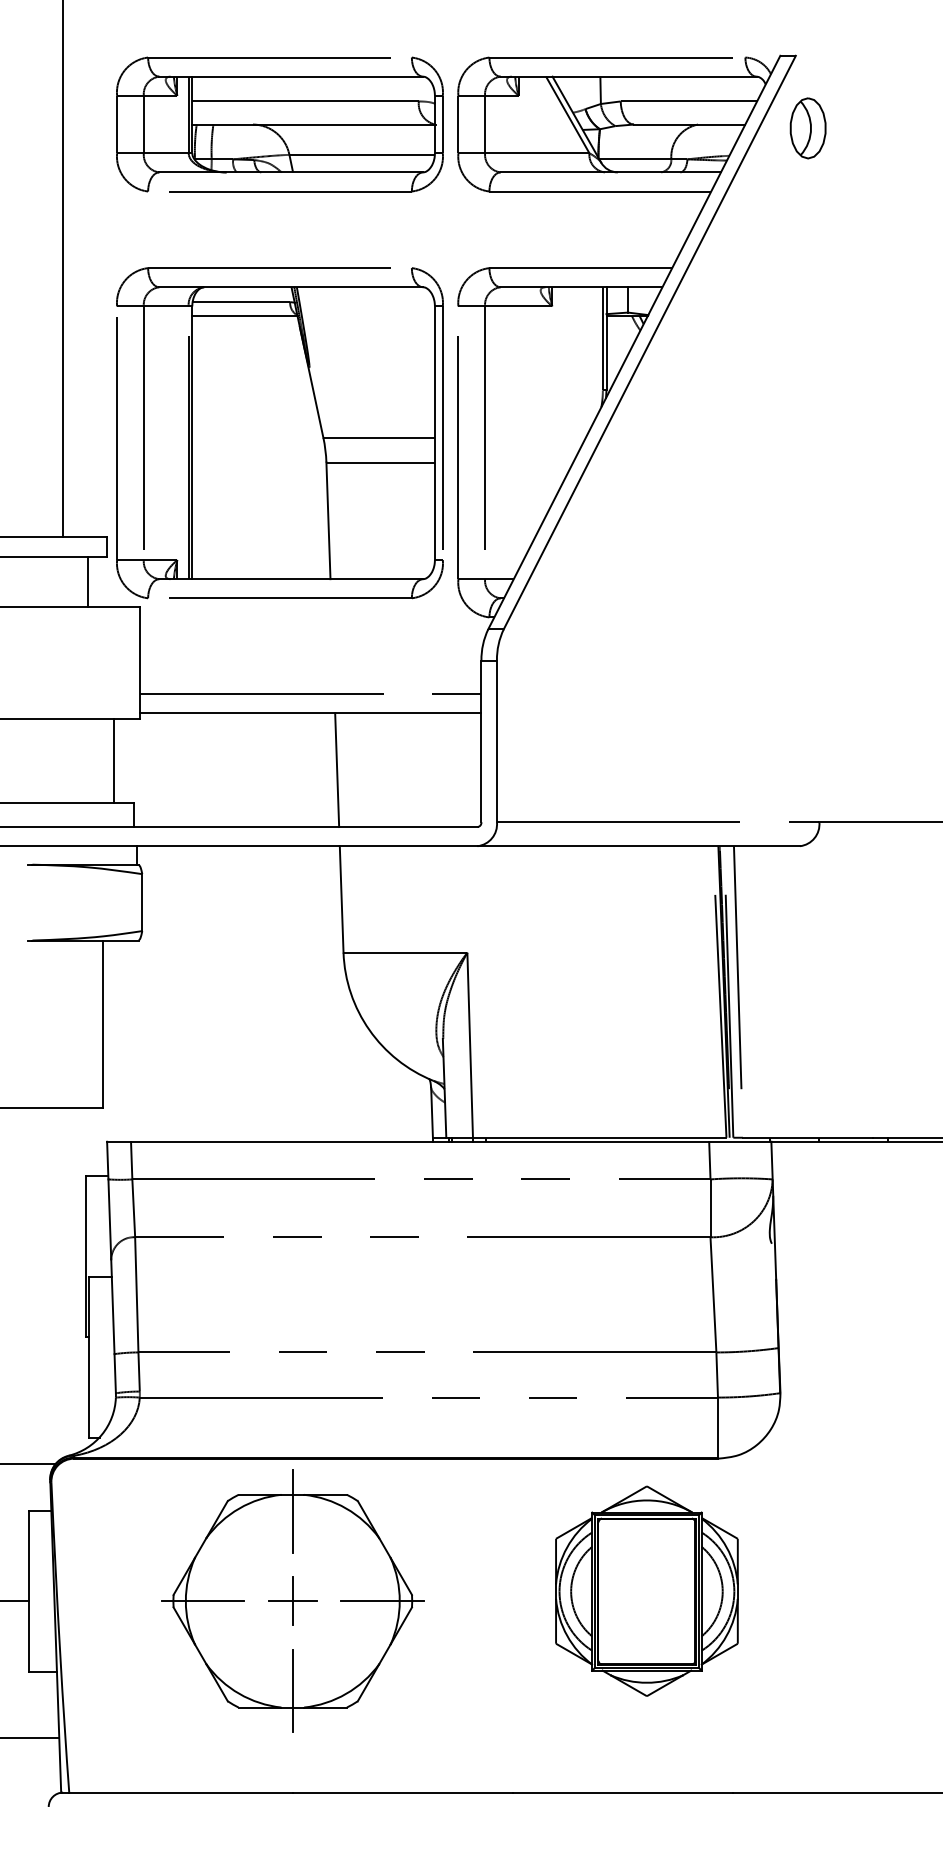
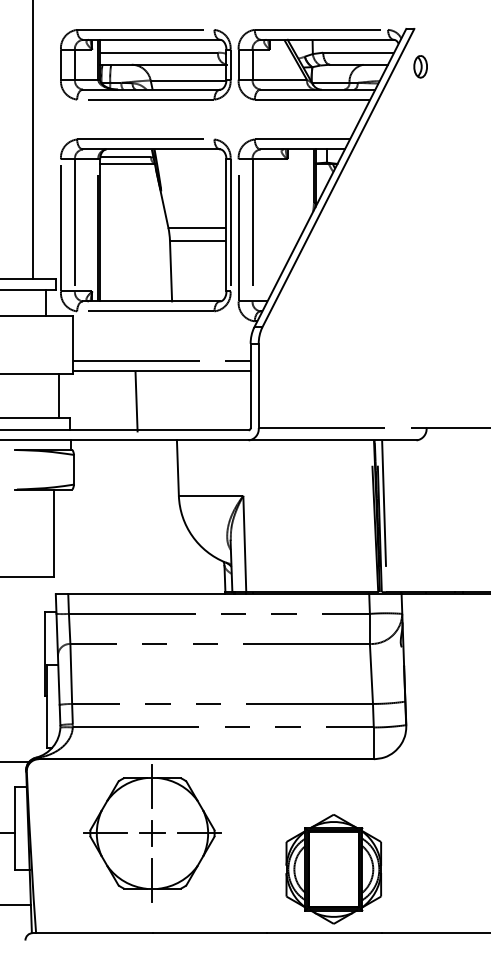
part: (807, 127) -> (420, 66), size x0.7
line: (337, 769) -> (136, 401), moved
part: (646, 1591) -> (333, 869), moved

